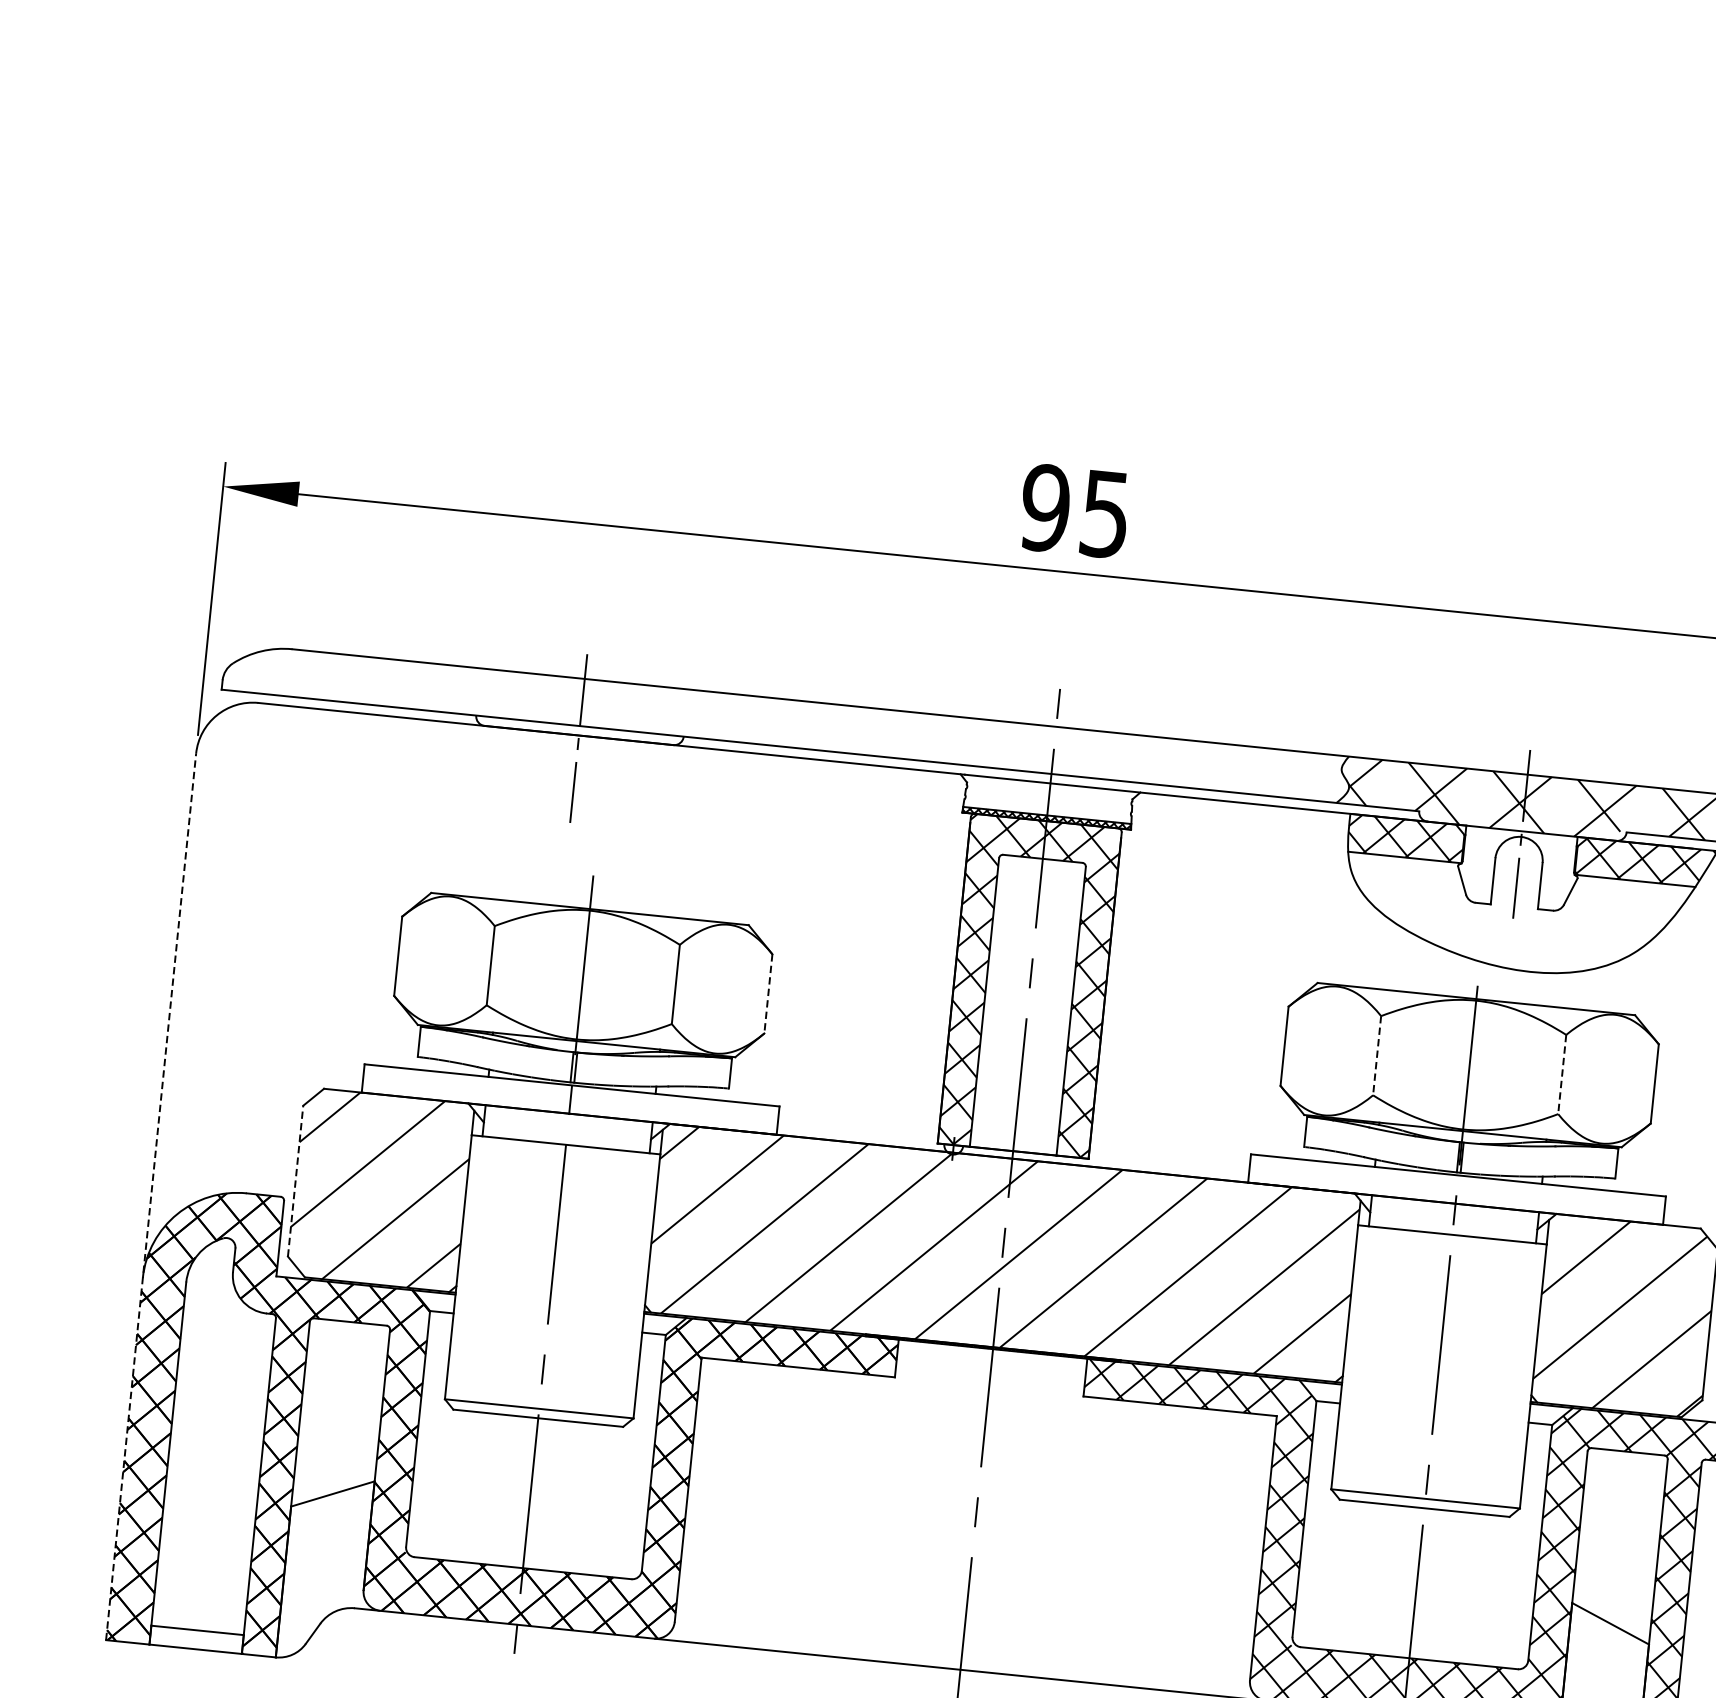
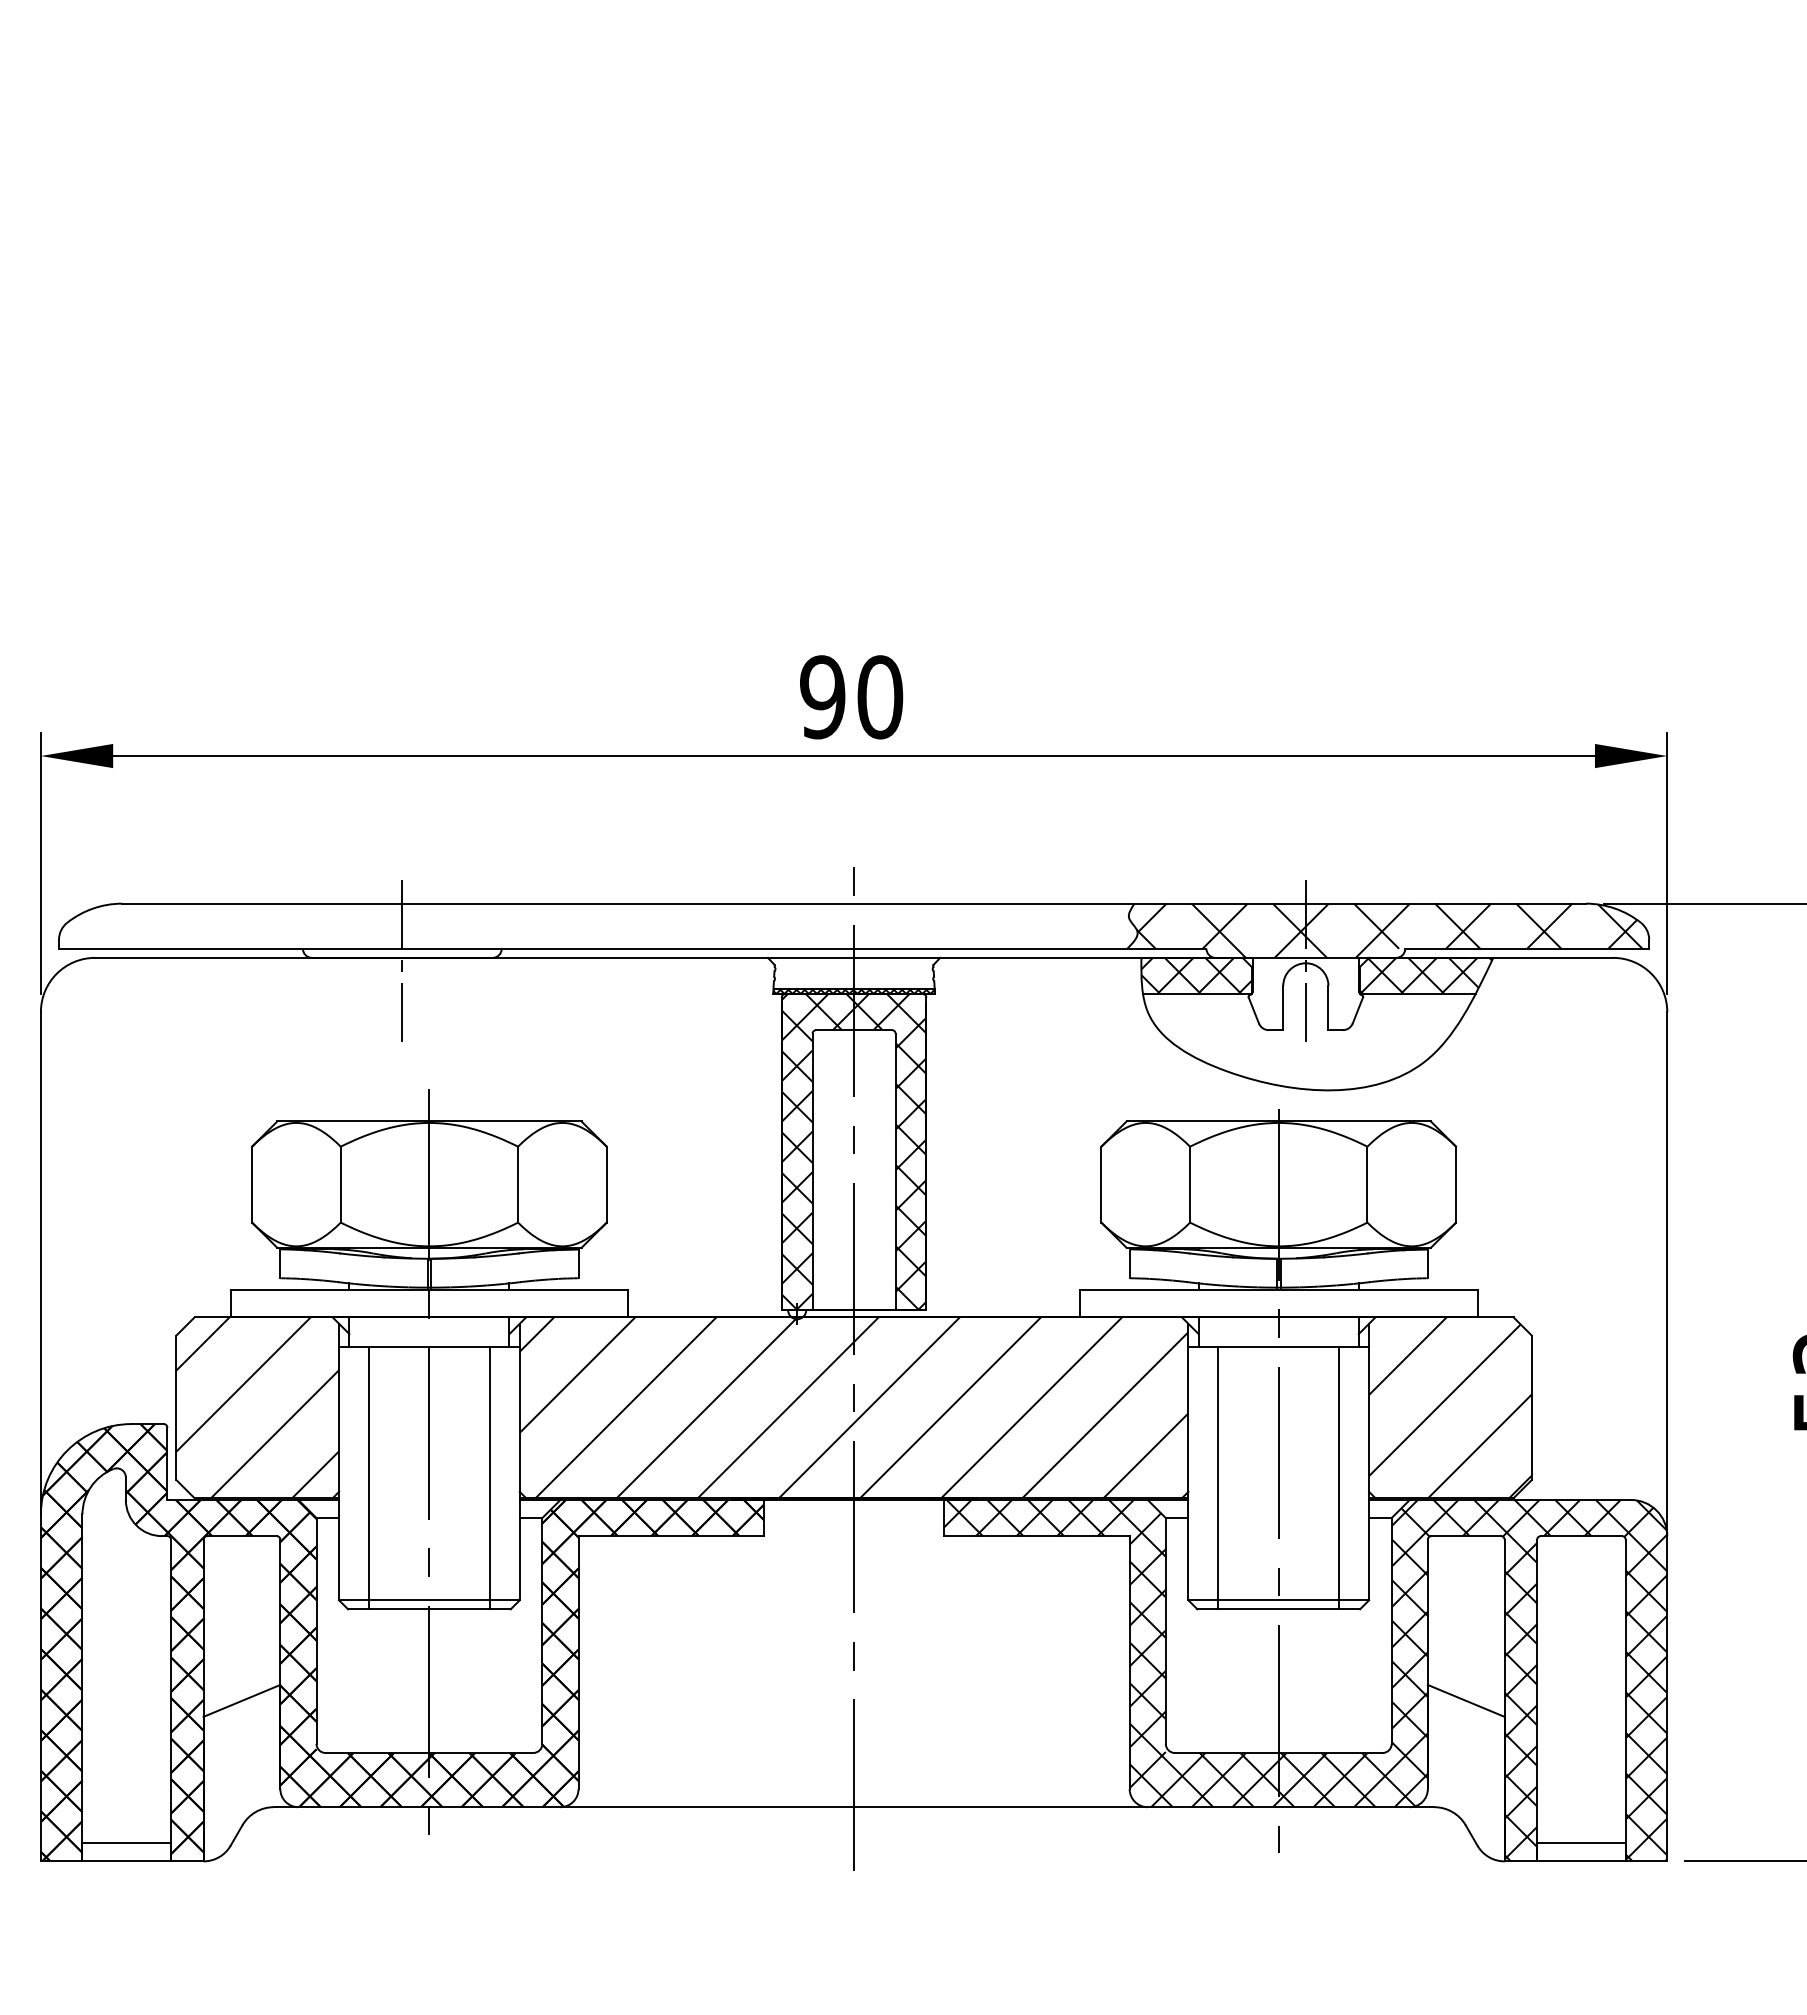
text: (1105, 514) -> (880, 697), 95 -> 90
line: (768, 993) -> (606, 1184), dashed -> solid
line: (1377, 1055) -> (1190, 1184), dashed -> solid
line: (1562, 1074) -> (1367, 1184), dashed -> solid
line: (295, 1180) -> (176, 1407), dashed -> solid
line: (150, 1196) -> (40, 1436), dashed -> solid
line: (488, 1275) -> (368, 1478), added
line: (614, 1288) -> (489, 1478), added
line: (1375, 1365) -> (1218, 1478), added
line: (1501, 1378) -> (1339, 1478), added

